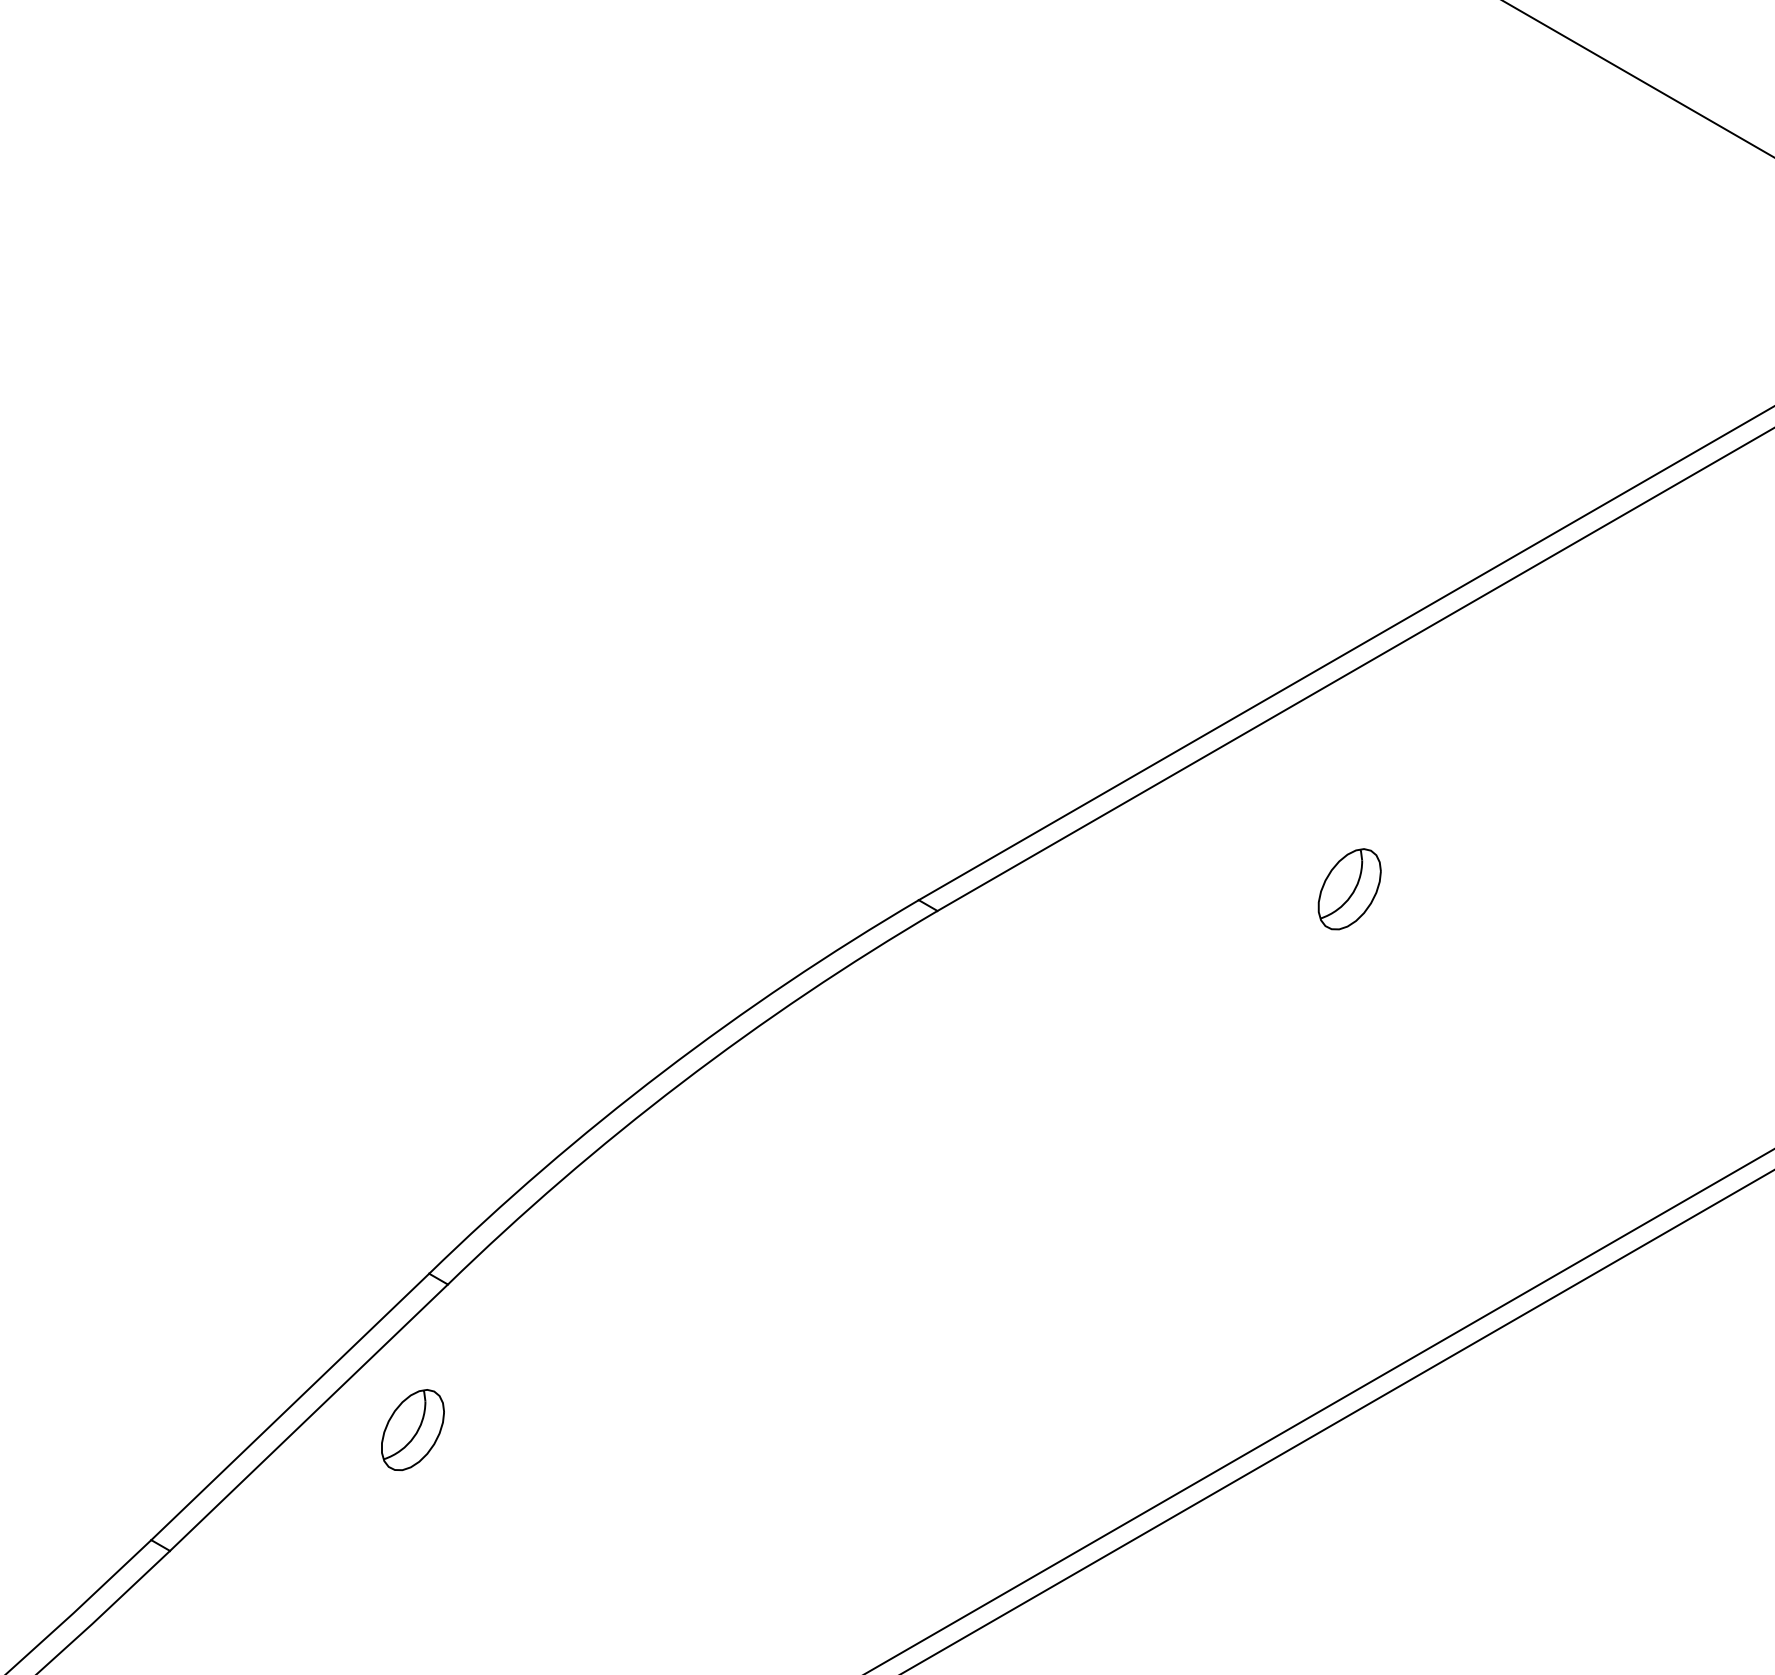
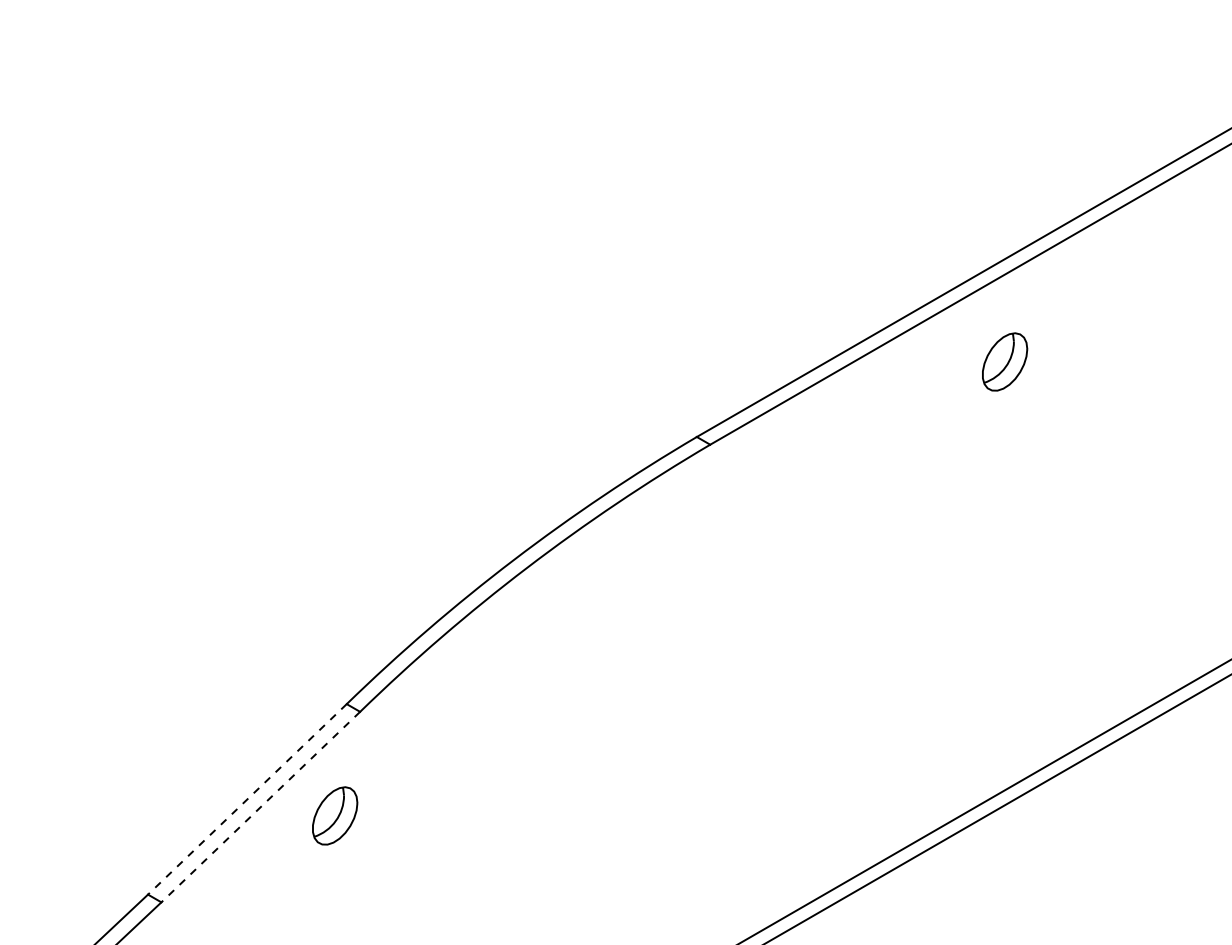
part: (1349, 889) -> (1004, 362), moved
line: (289, 1407) -> (246, 799), solid -> dashed
line: (308, 1418) -> (260, 807), solid -> dashed

